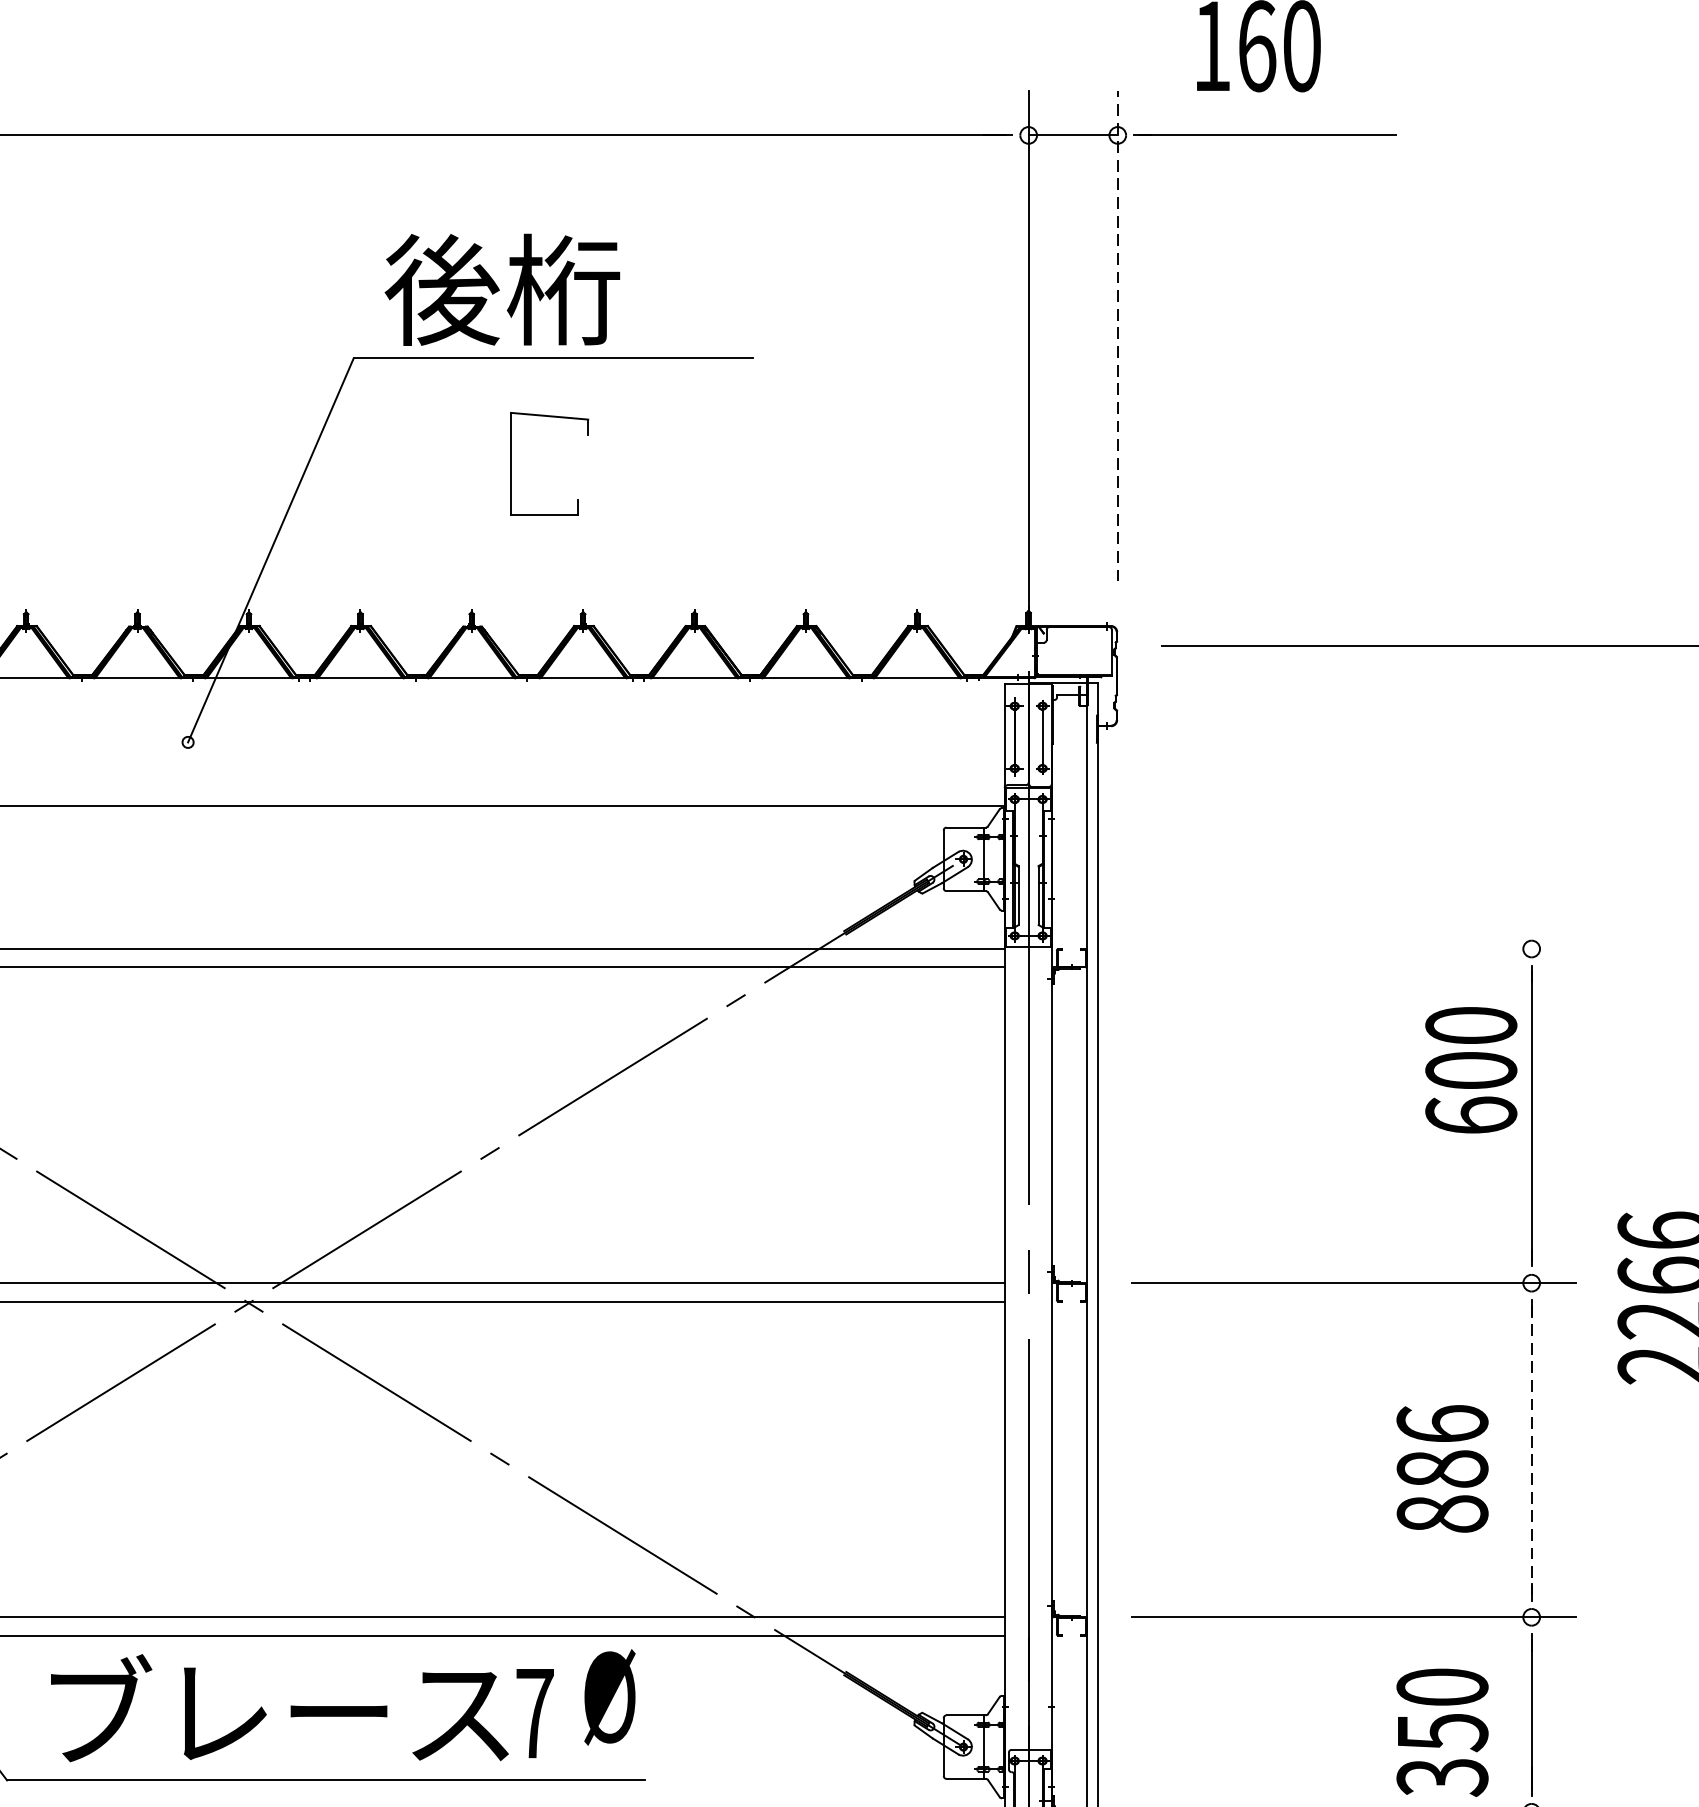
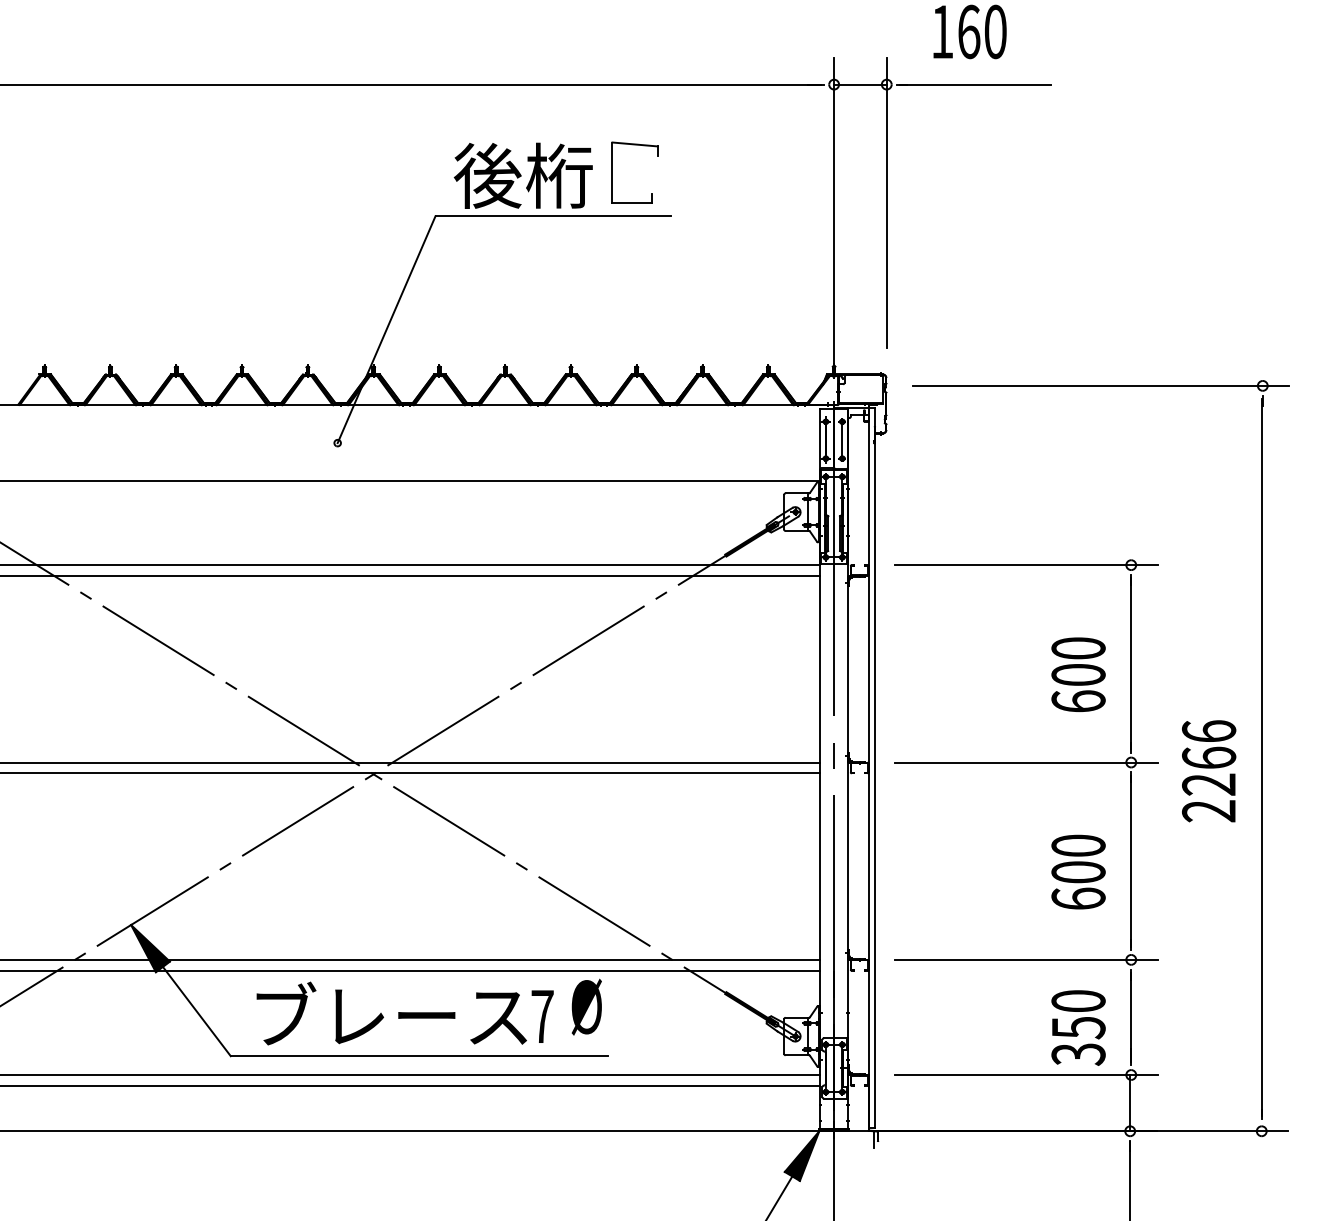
line: (1117, 336) -> (886, 203), dashed -> solid
part: (511, 463) -> (612, 172), moved
line: (1352, 949) -> (1025, 565), added
text: (1471, 1069) -> (1078, 674), moved
line: (1532, 1450) -> (1131, 861), dashed -> solid
text: (1442, 1467) -> (1078, 871), 886 -> 600

